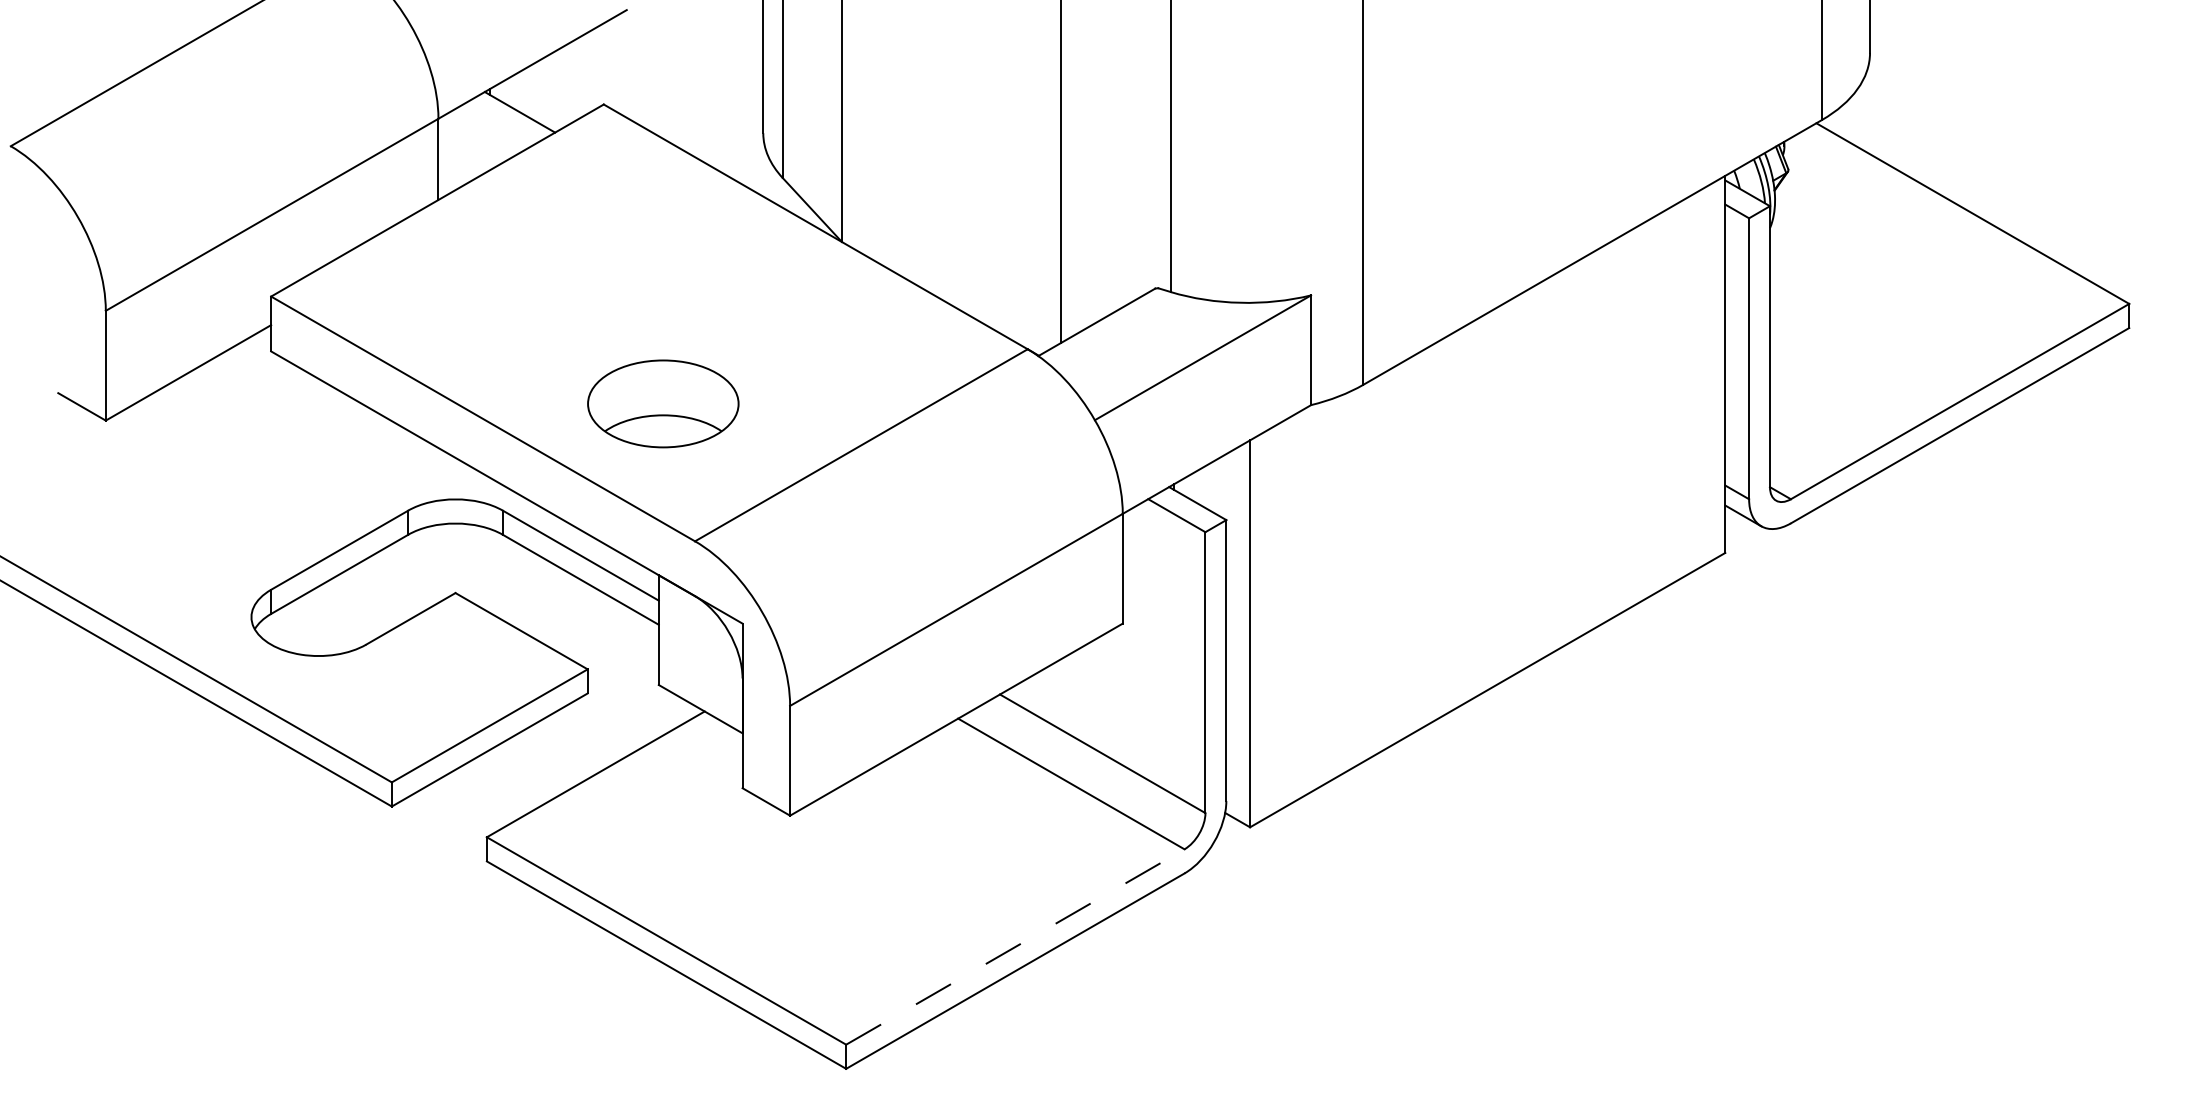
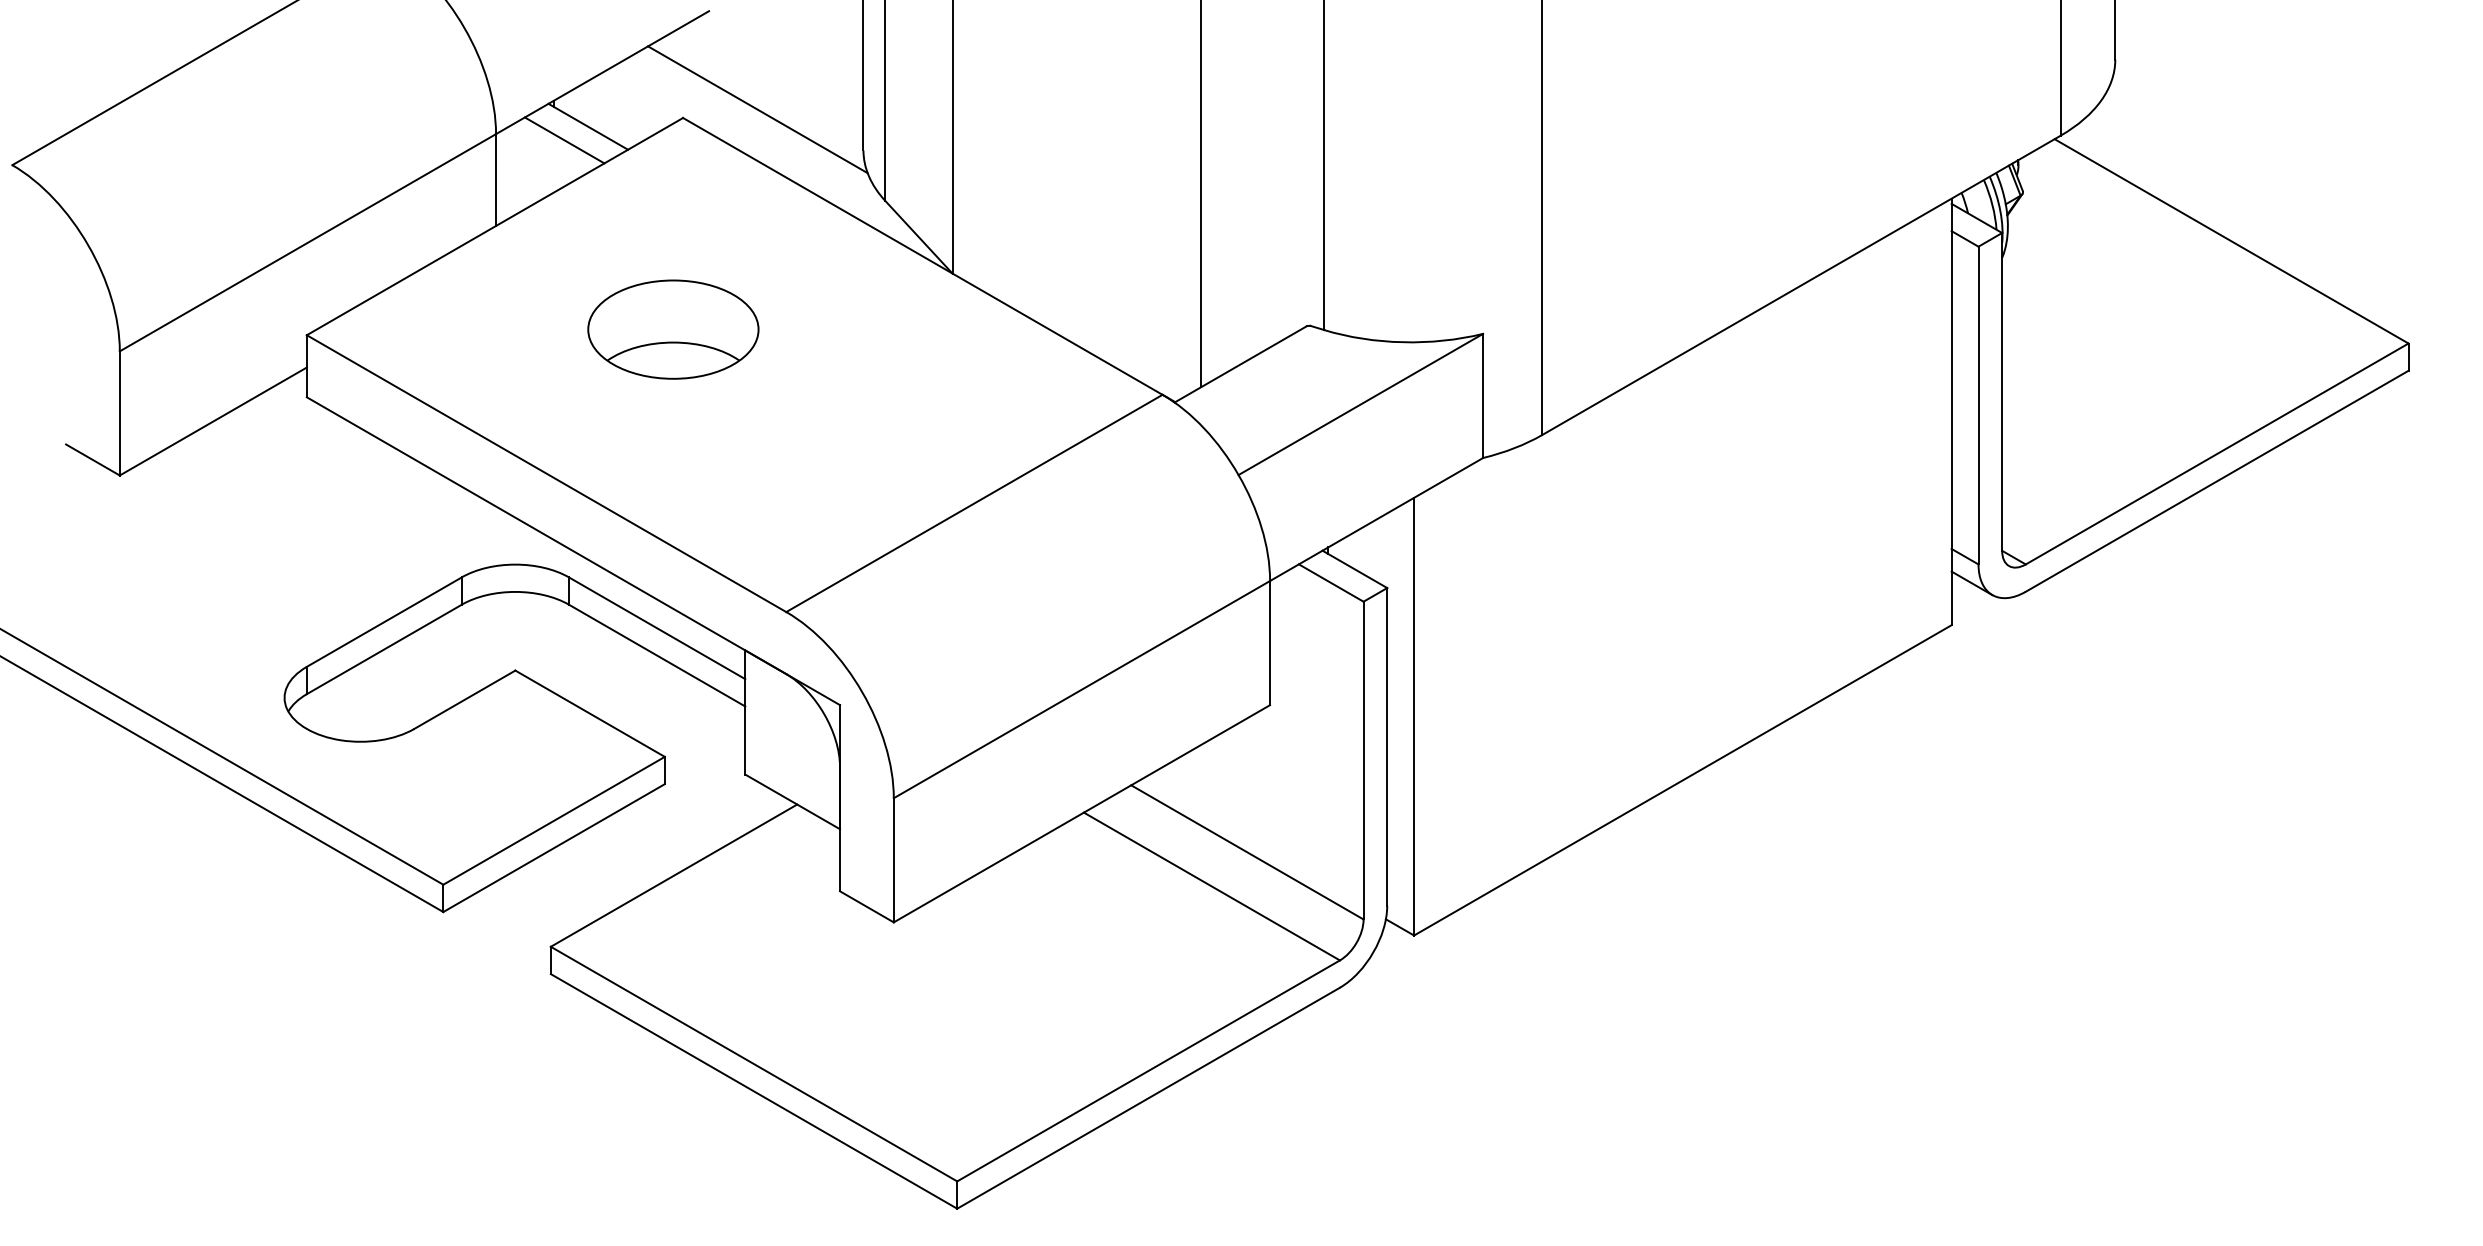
line: (669, 97) -> (757, 109), added
line: (498, 124) -> (564, 140), added
part: (663, 403) -> (673, 329), moved
line: (1015, 946) -> (1148, 1070), dashed -> solid

